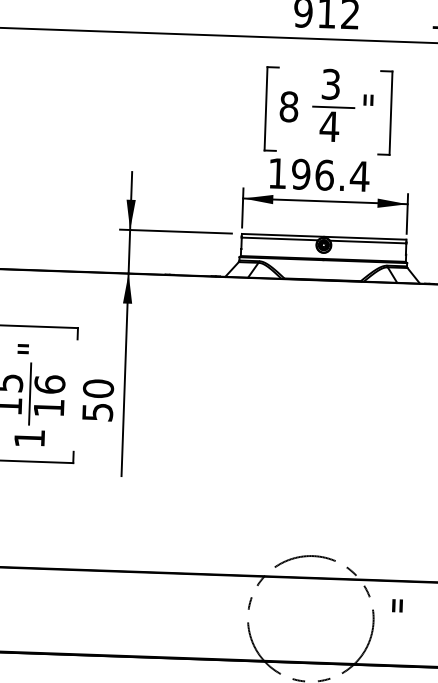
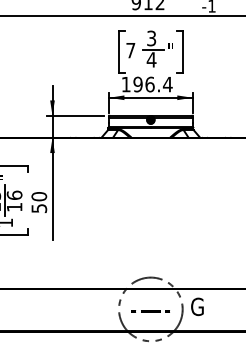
text: (288, 106) -> (130, 50), 8 -> 7
text: (403, 616) -> (197, 306), " -> G
line: (309, 622) -> (150, 311), added

